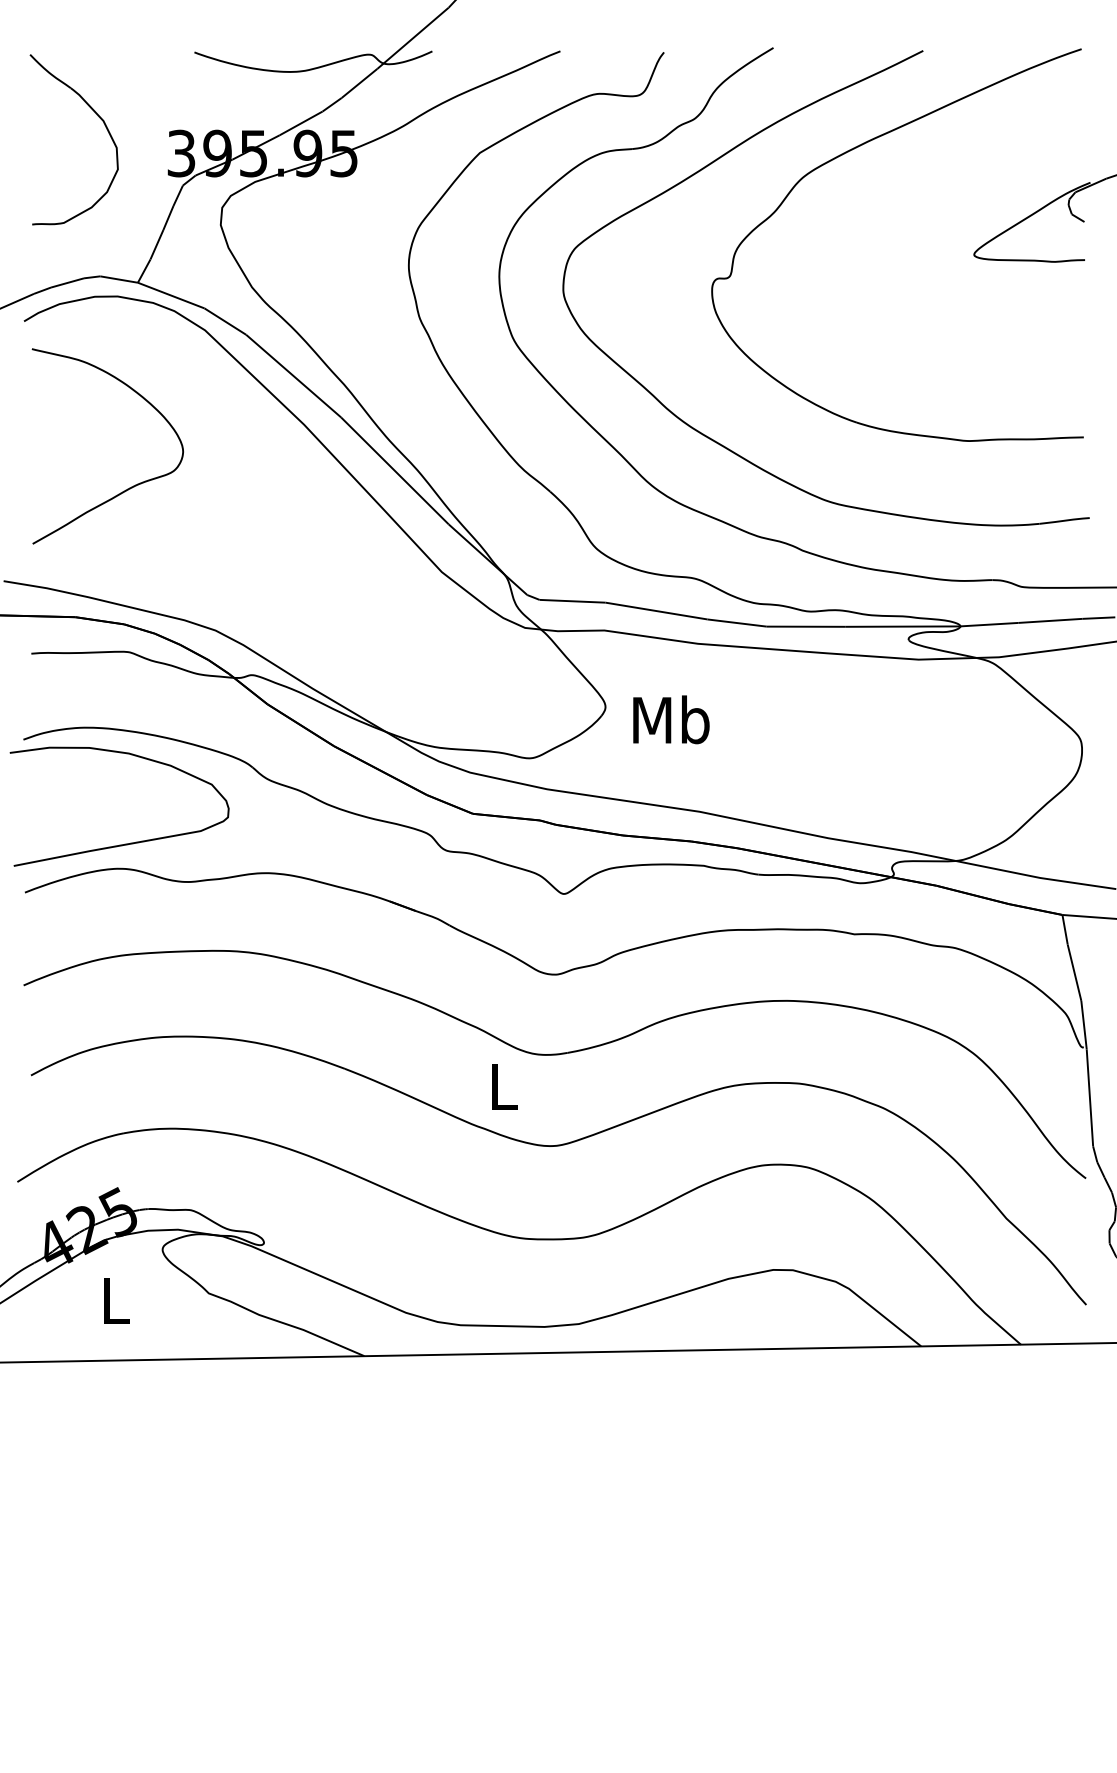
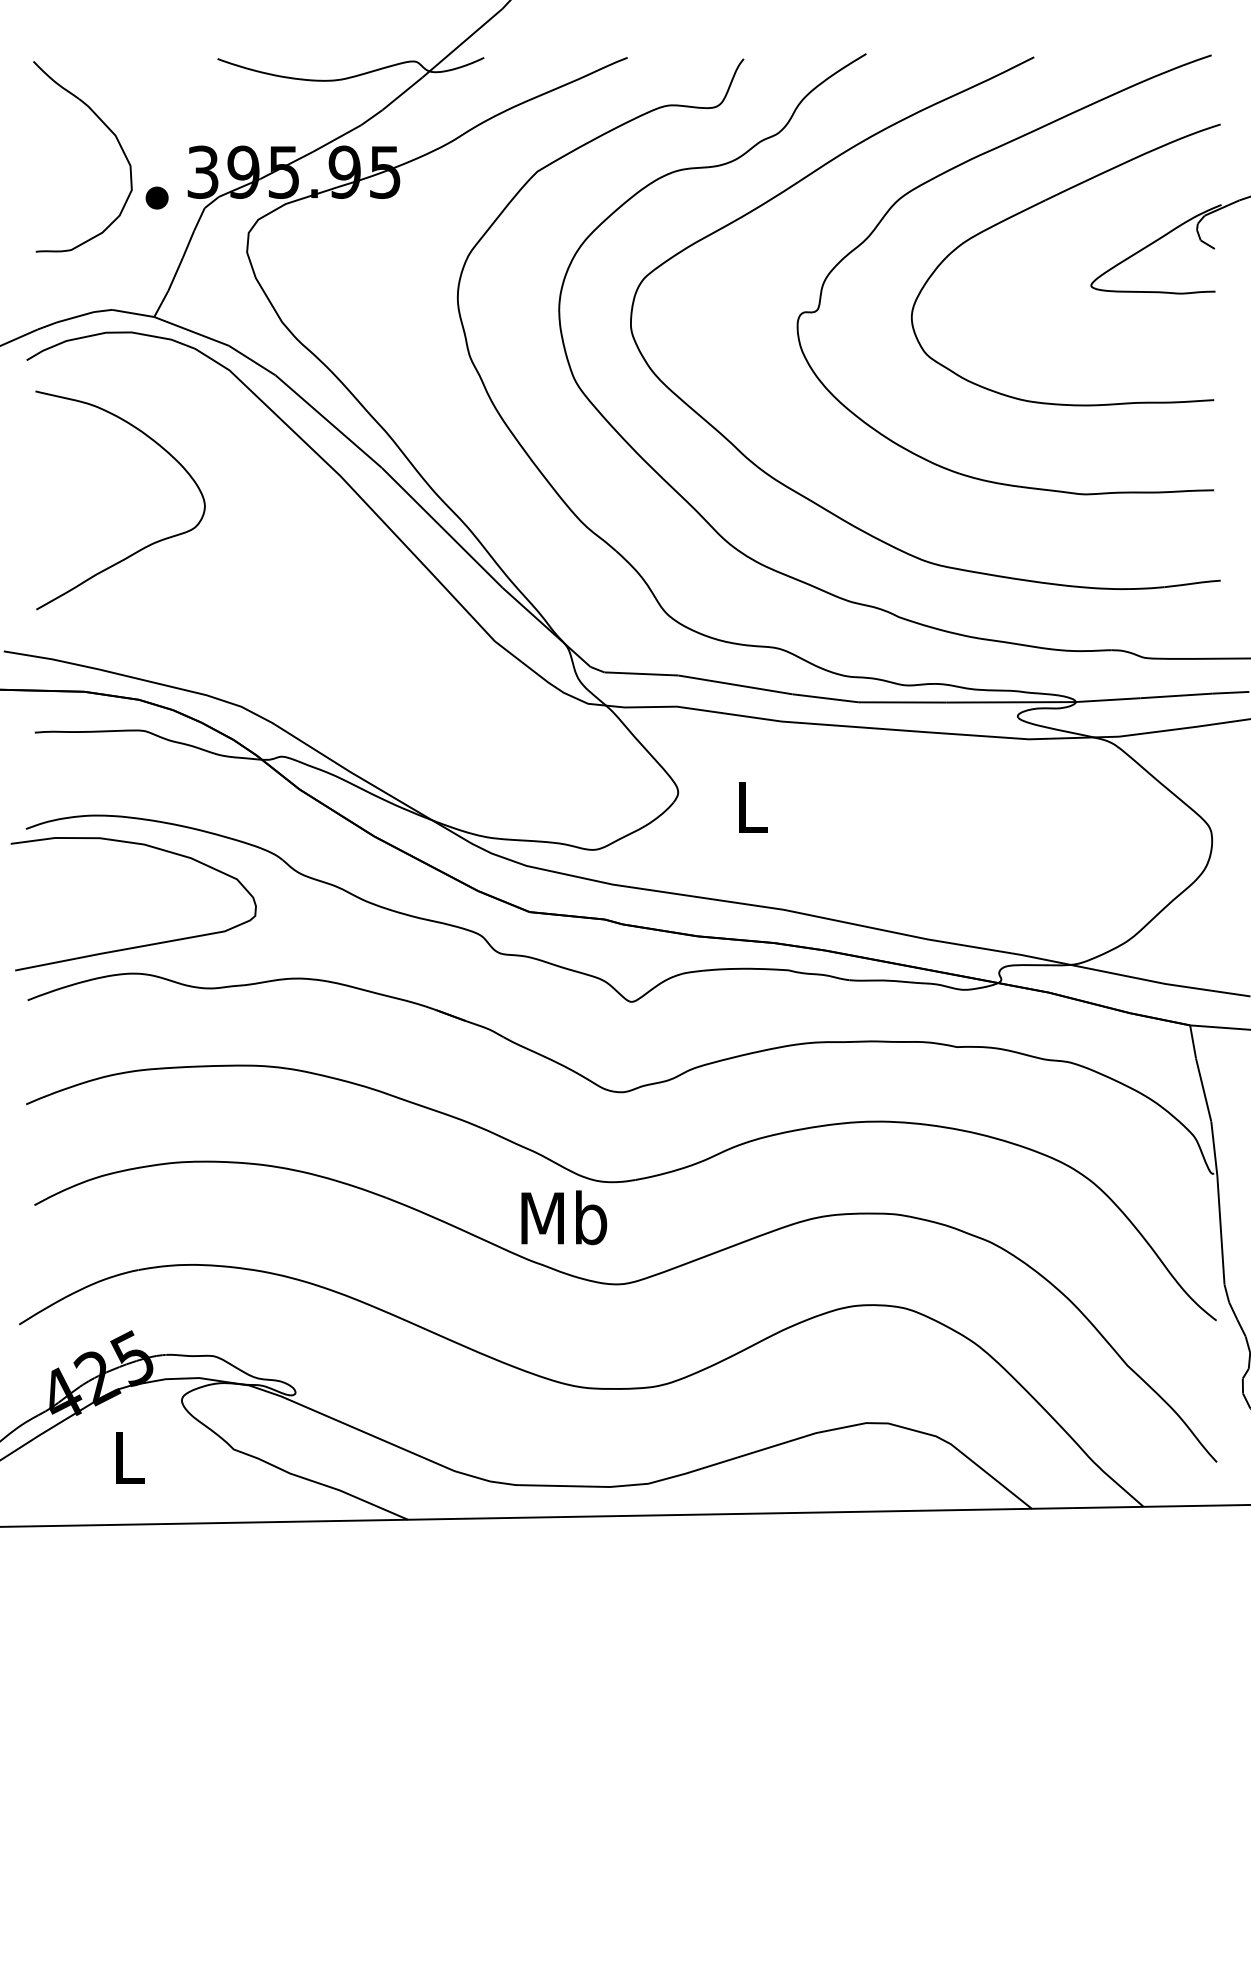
part: (139, 176) -> (156, 197), added
part: (924, 184) -> (1035, 206), added
text: (670, 719) -> (751, 806), Mb -> L
text: (504, 1086) -> (564, 1217), L -> Mb

